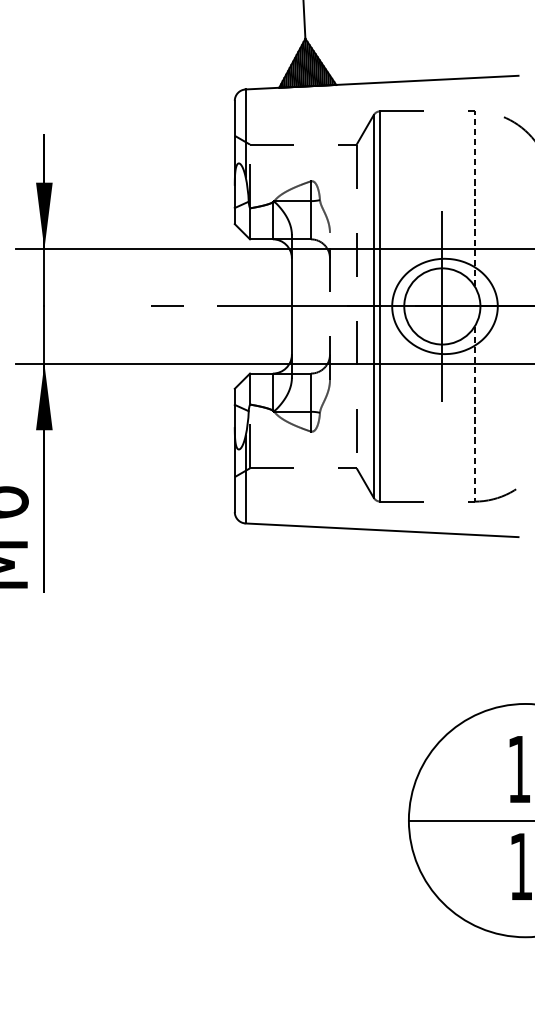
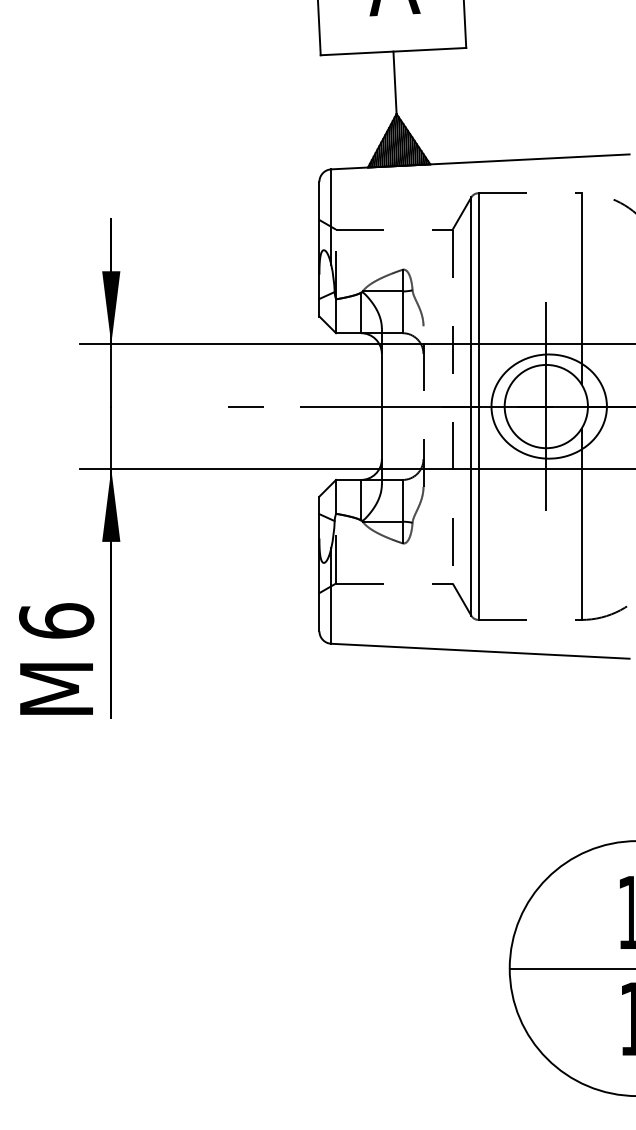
line: (474, 198) -> (581, 288), dashed -> solid
line: (474, 414) -> (581, 524), dashed -> solid

